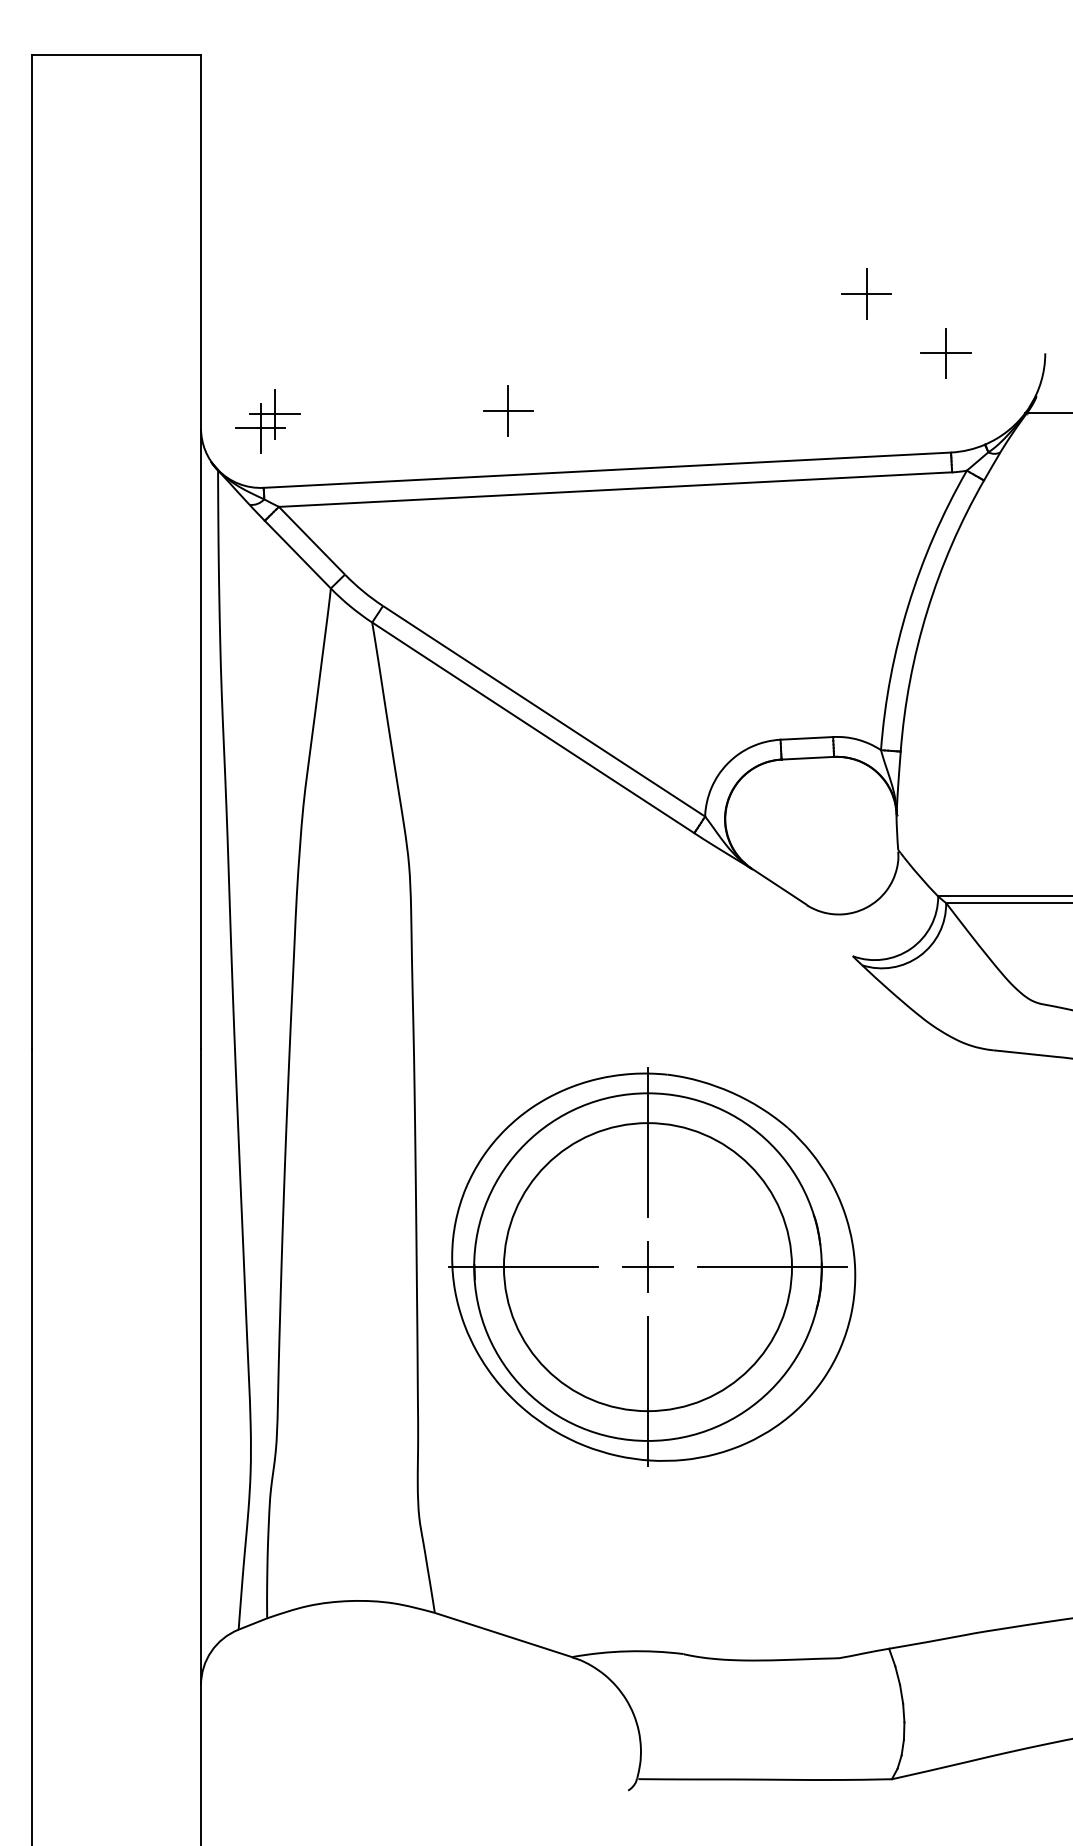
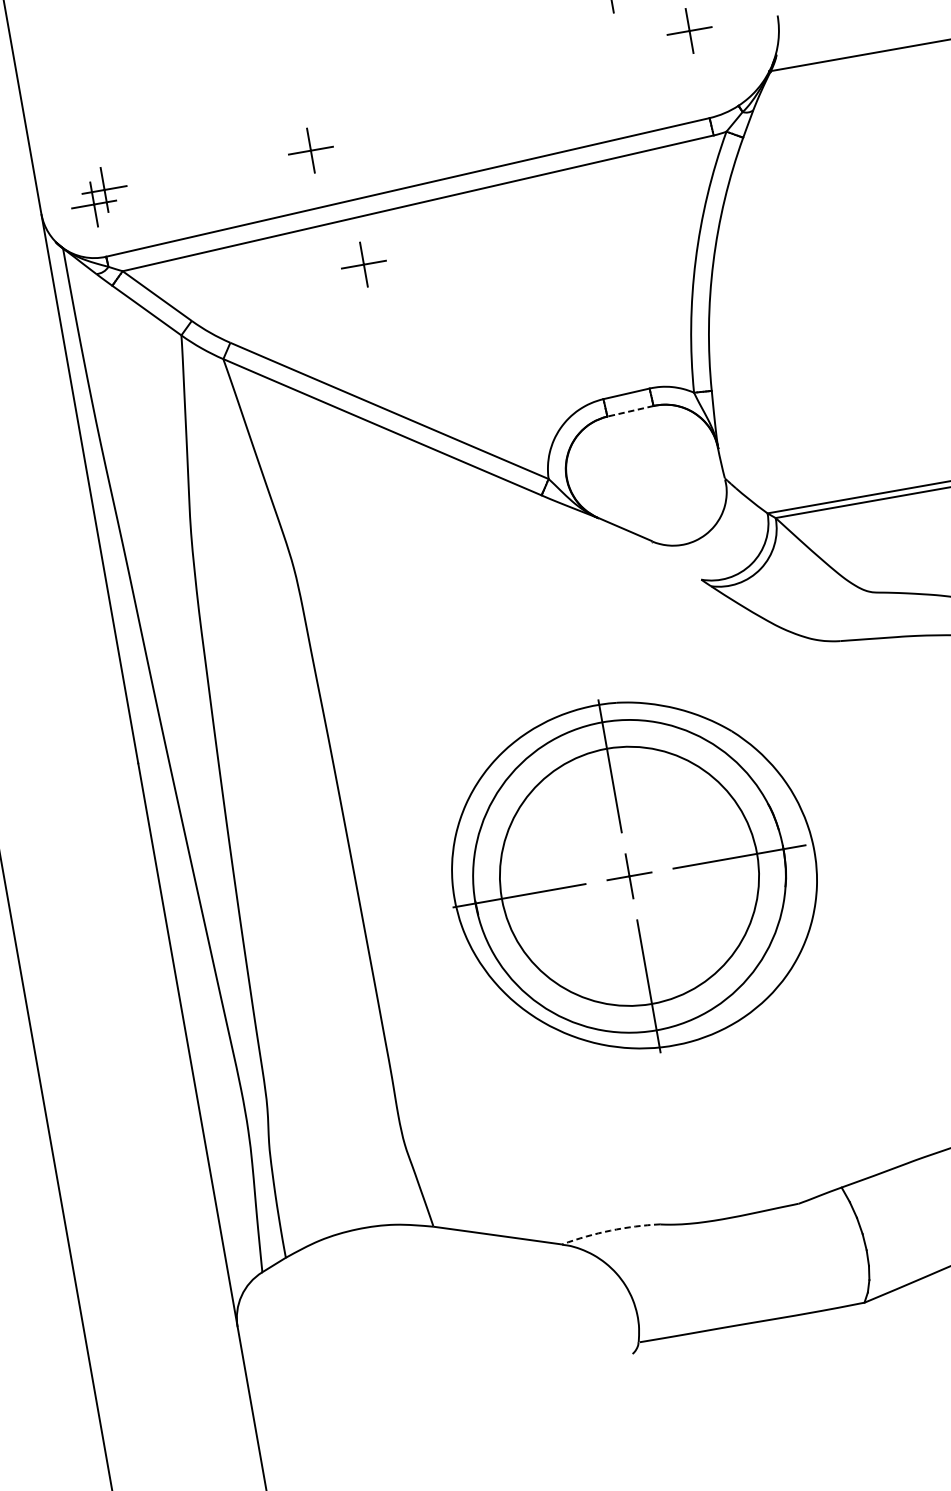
part: (544, 545) -> (363, 263), added
line: (807, 758) -> (630, 411), solid -> dashed
part: (652, 1266) -> (633, 875), moved
arc: (627, 1651) -> (610, 1230), solid -> dashed

